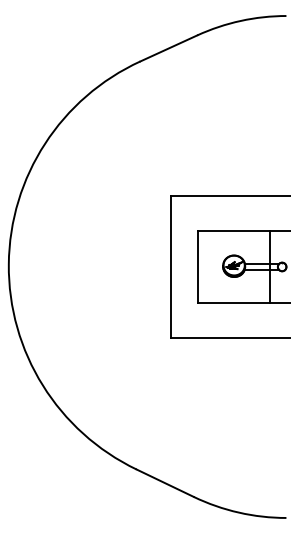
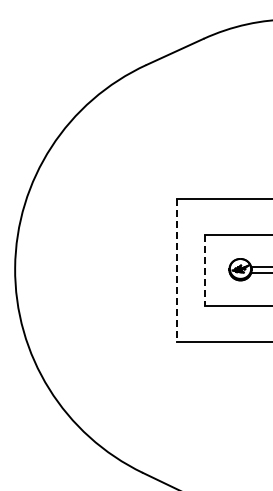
line: (198, 266) -> (204, 269), solid -> dashed
line: (171, 267) -> (177, 270), solid -> dashed

